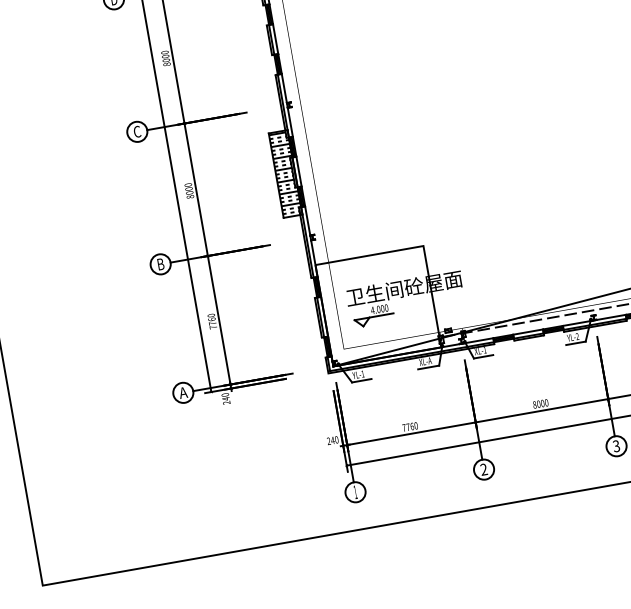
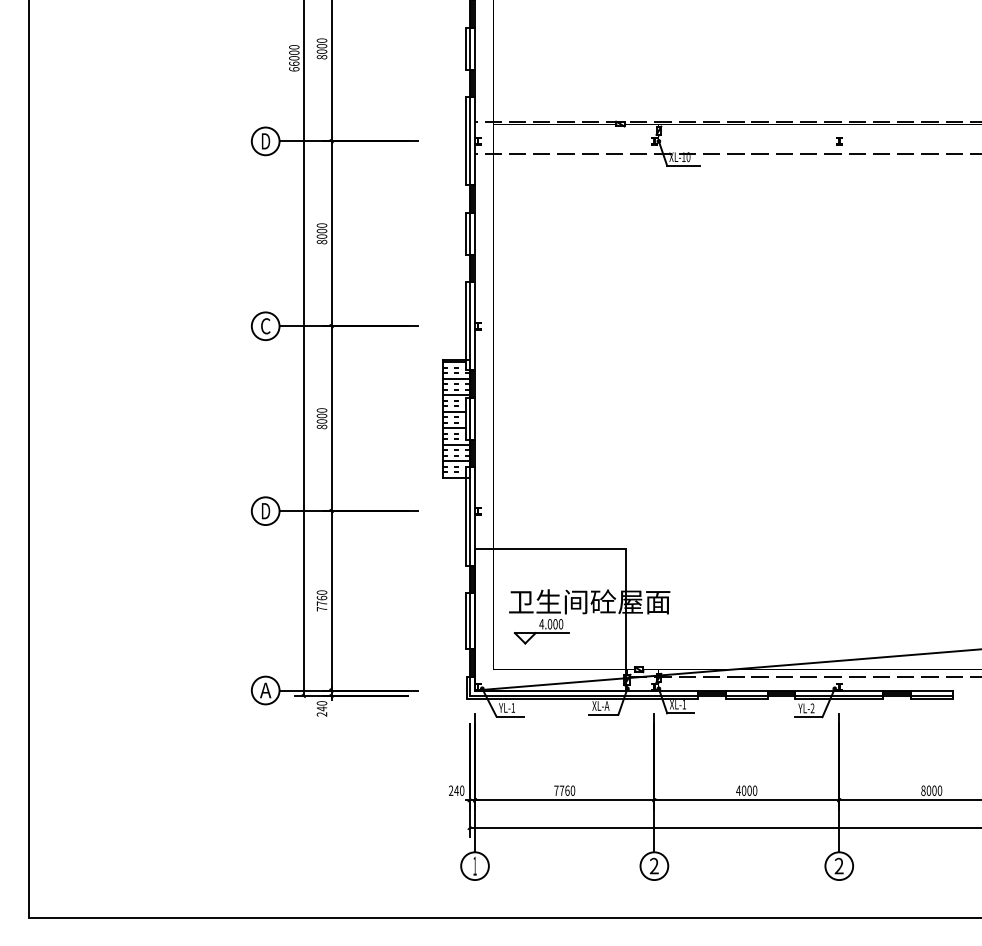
text: (161, 264) -> (266, 511), B -> D
text: (534, 404) -> (738, 790), 8000 -> 4000
text: (616, 446) -> (838, 866), 3 -> 2

